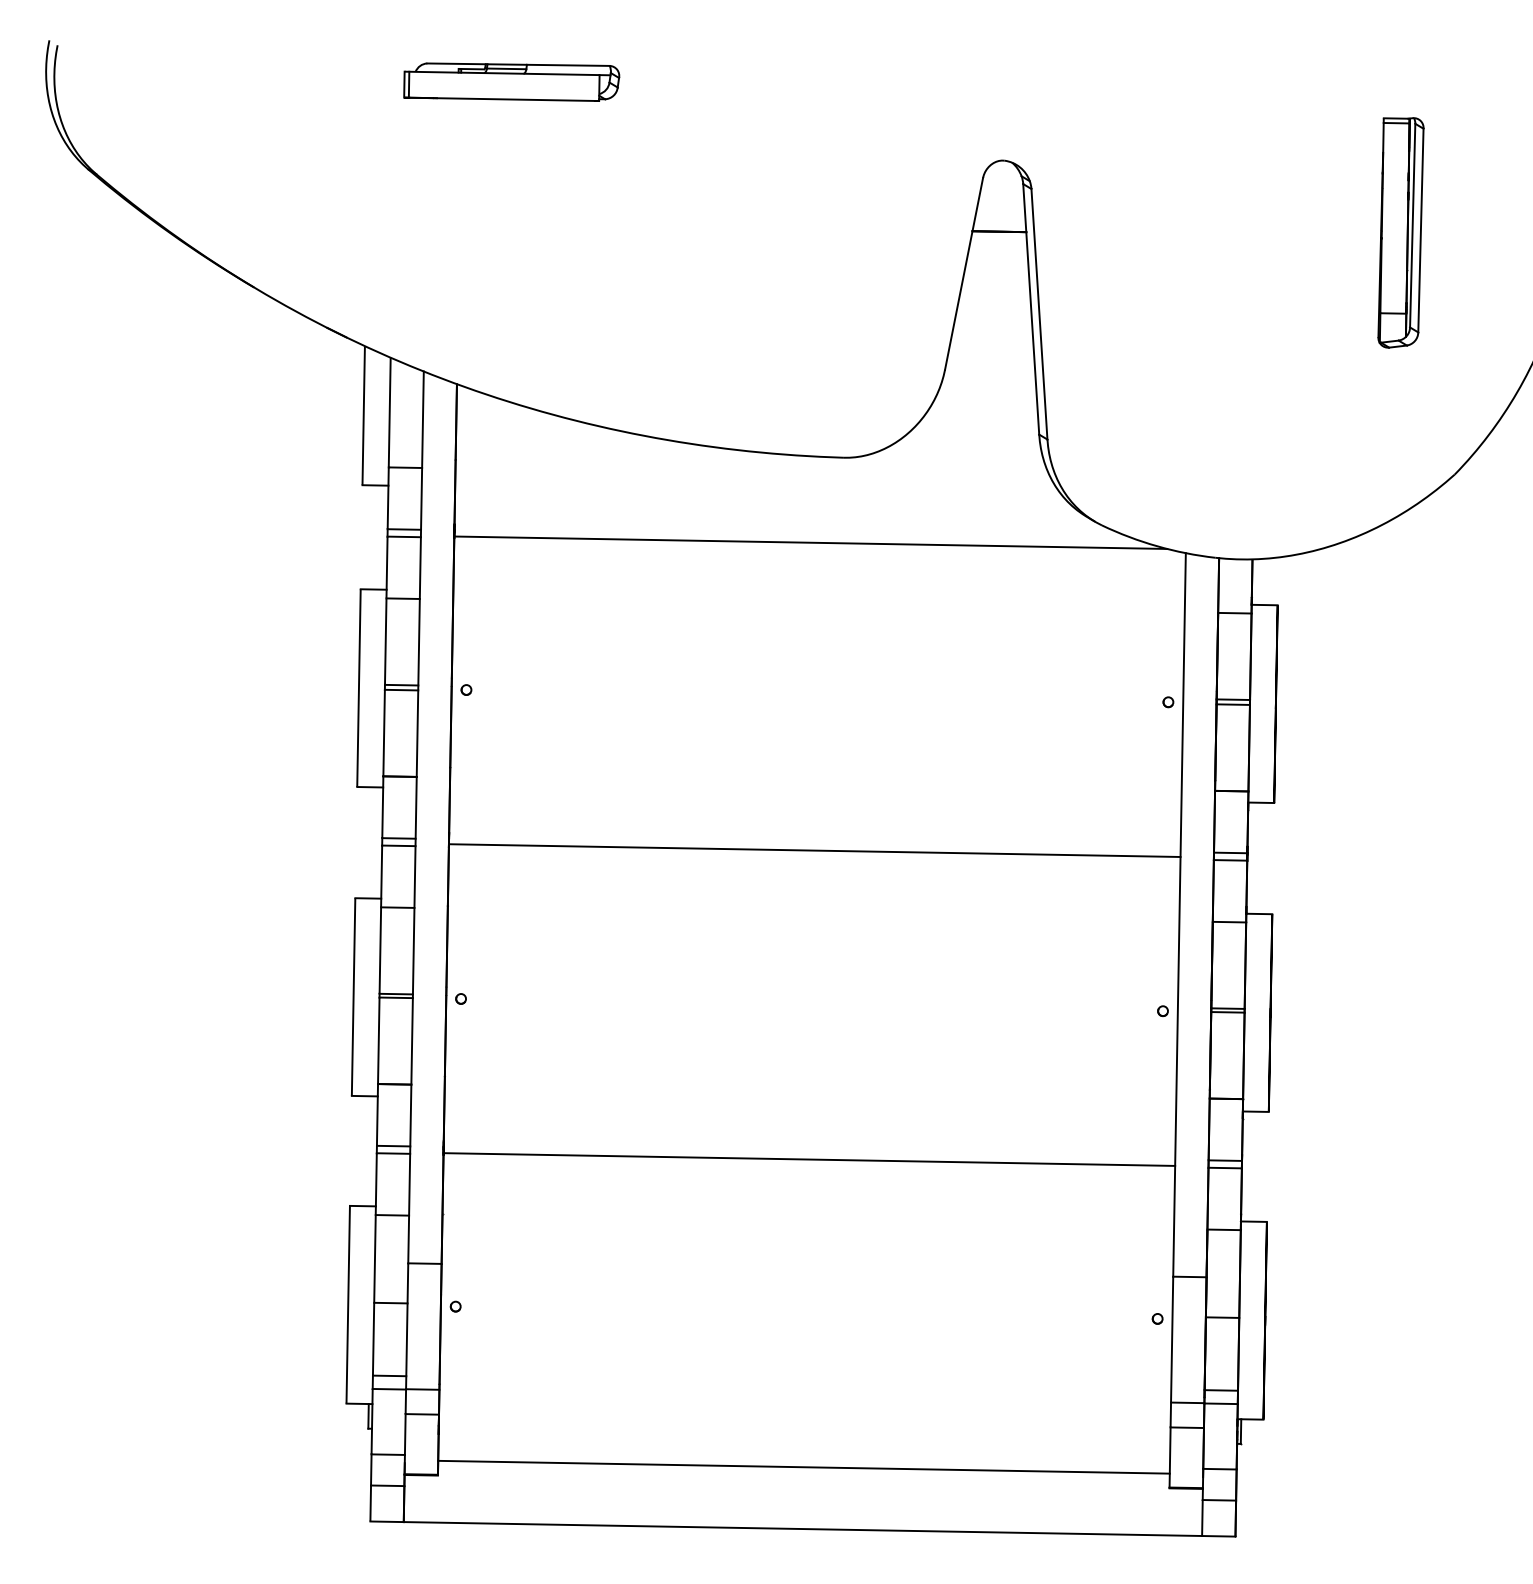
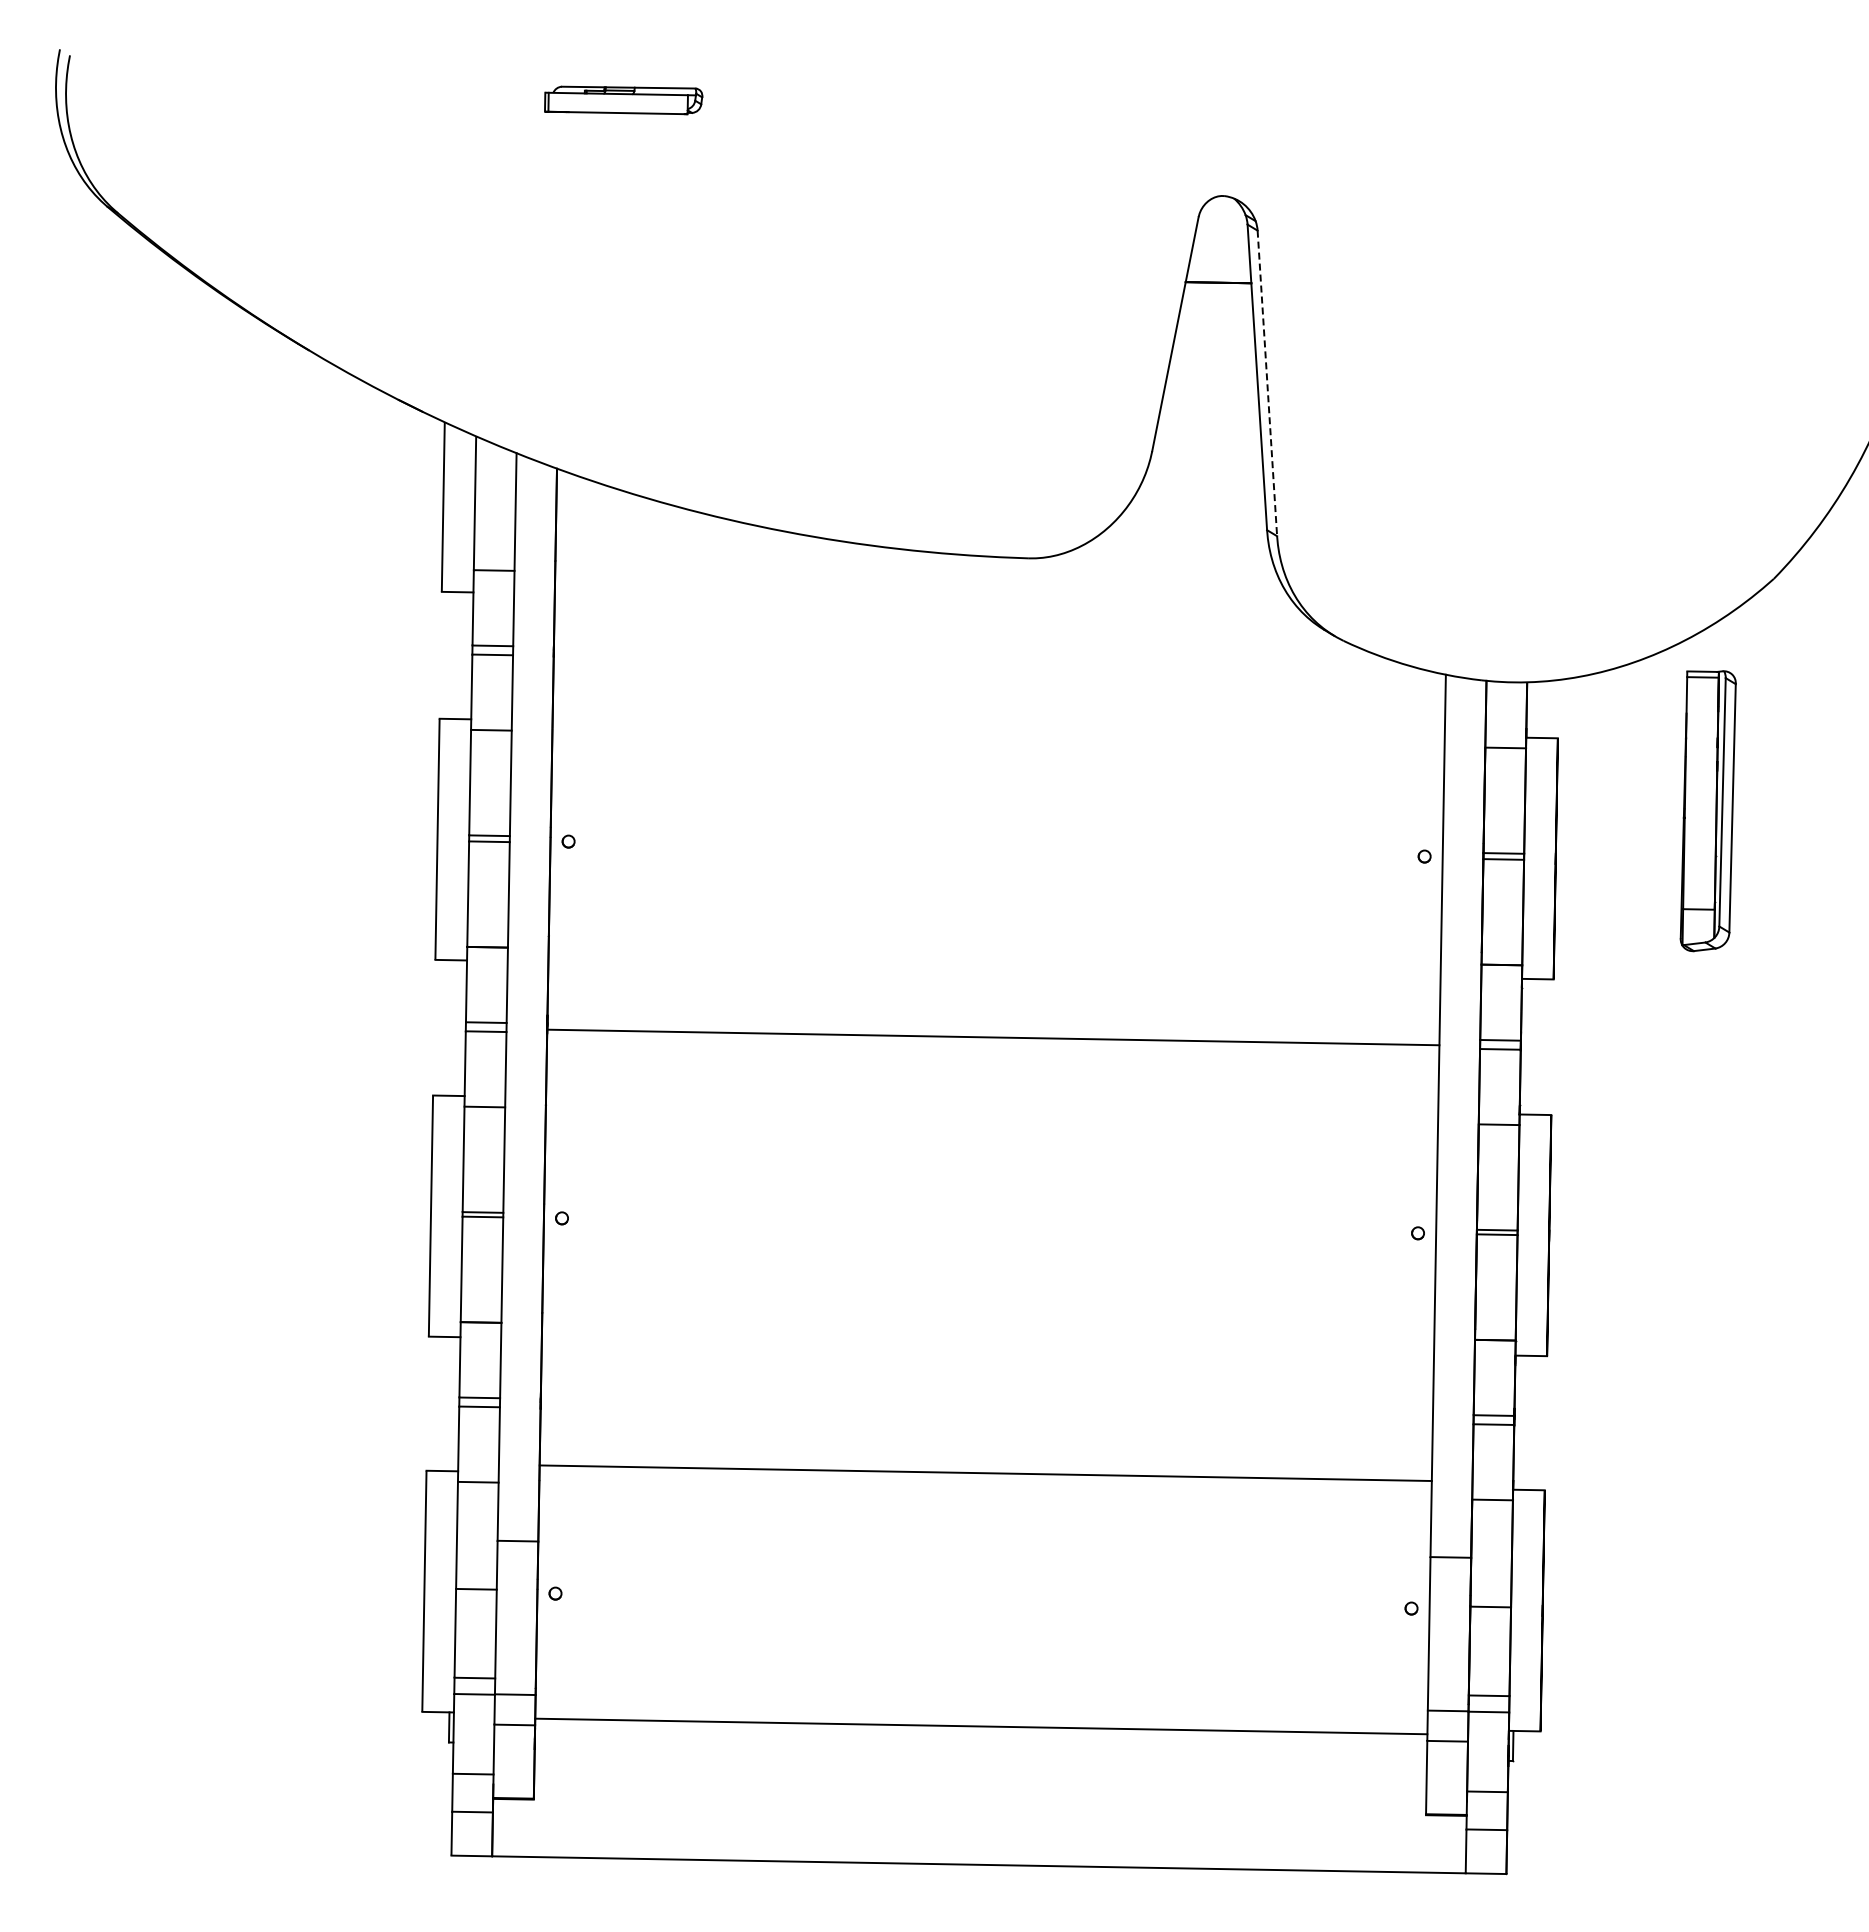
part: (511, 82) -> (623, 100), size x0.6
part: (1400, 233) -> (1707, 811), moved
line: (1039, 314) -> (1267, 383), solid -> dashed
line: (810, 542) -> (988, 661), removed
line: (809, 1159) -> (985, 1473), moved
line: (804, 1467) -> (981, 1726), moved

